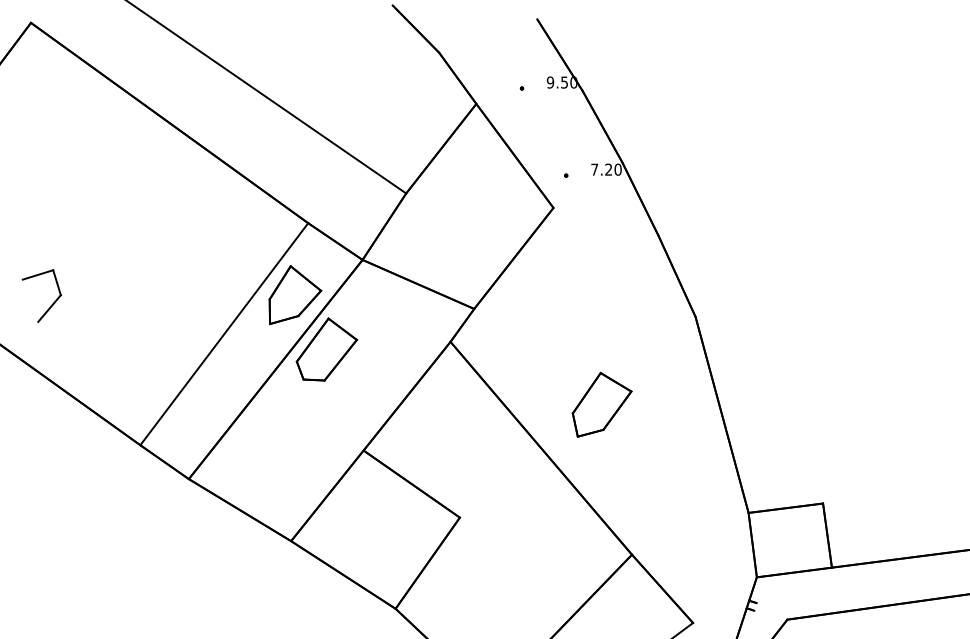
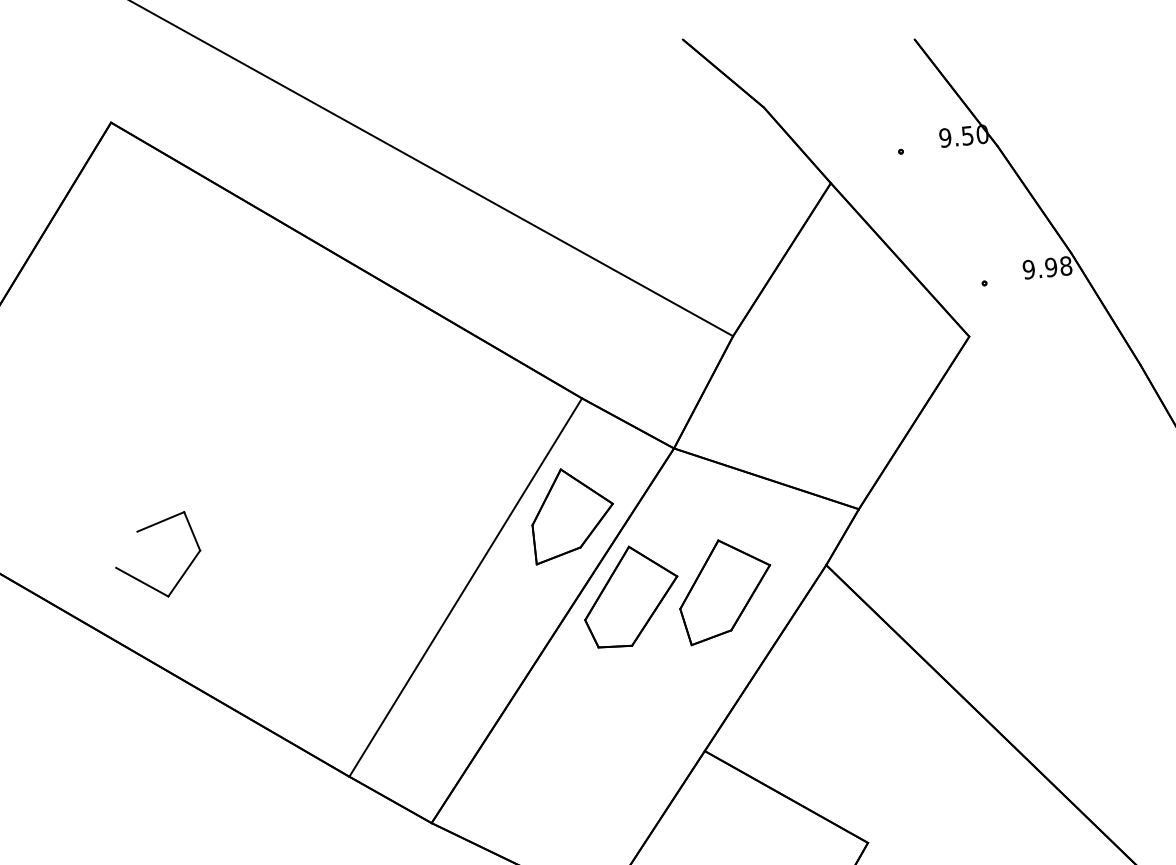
text: (606, 169) -> (1047, 267), 7.20 -> 9.98
line: (22, 310) -> (141, 580), added
part: (601, 404) -> (724, 590), moved

